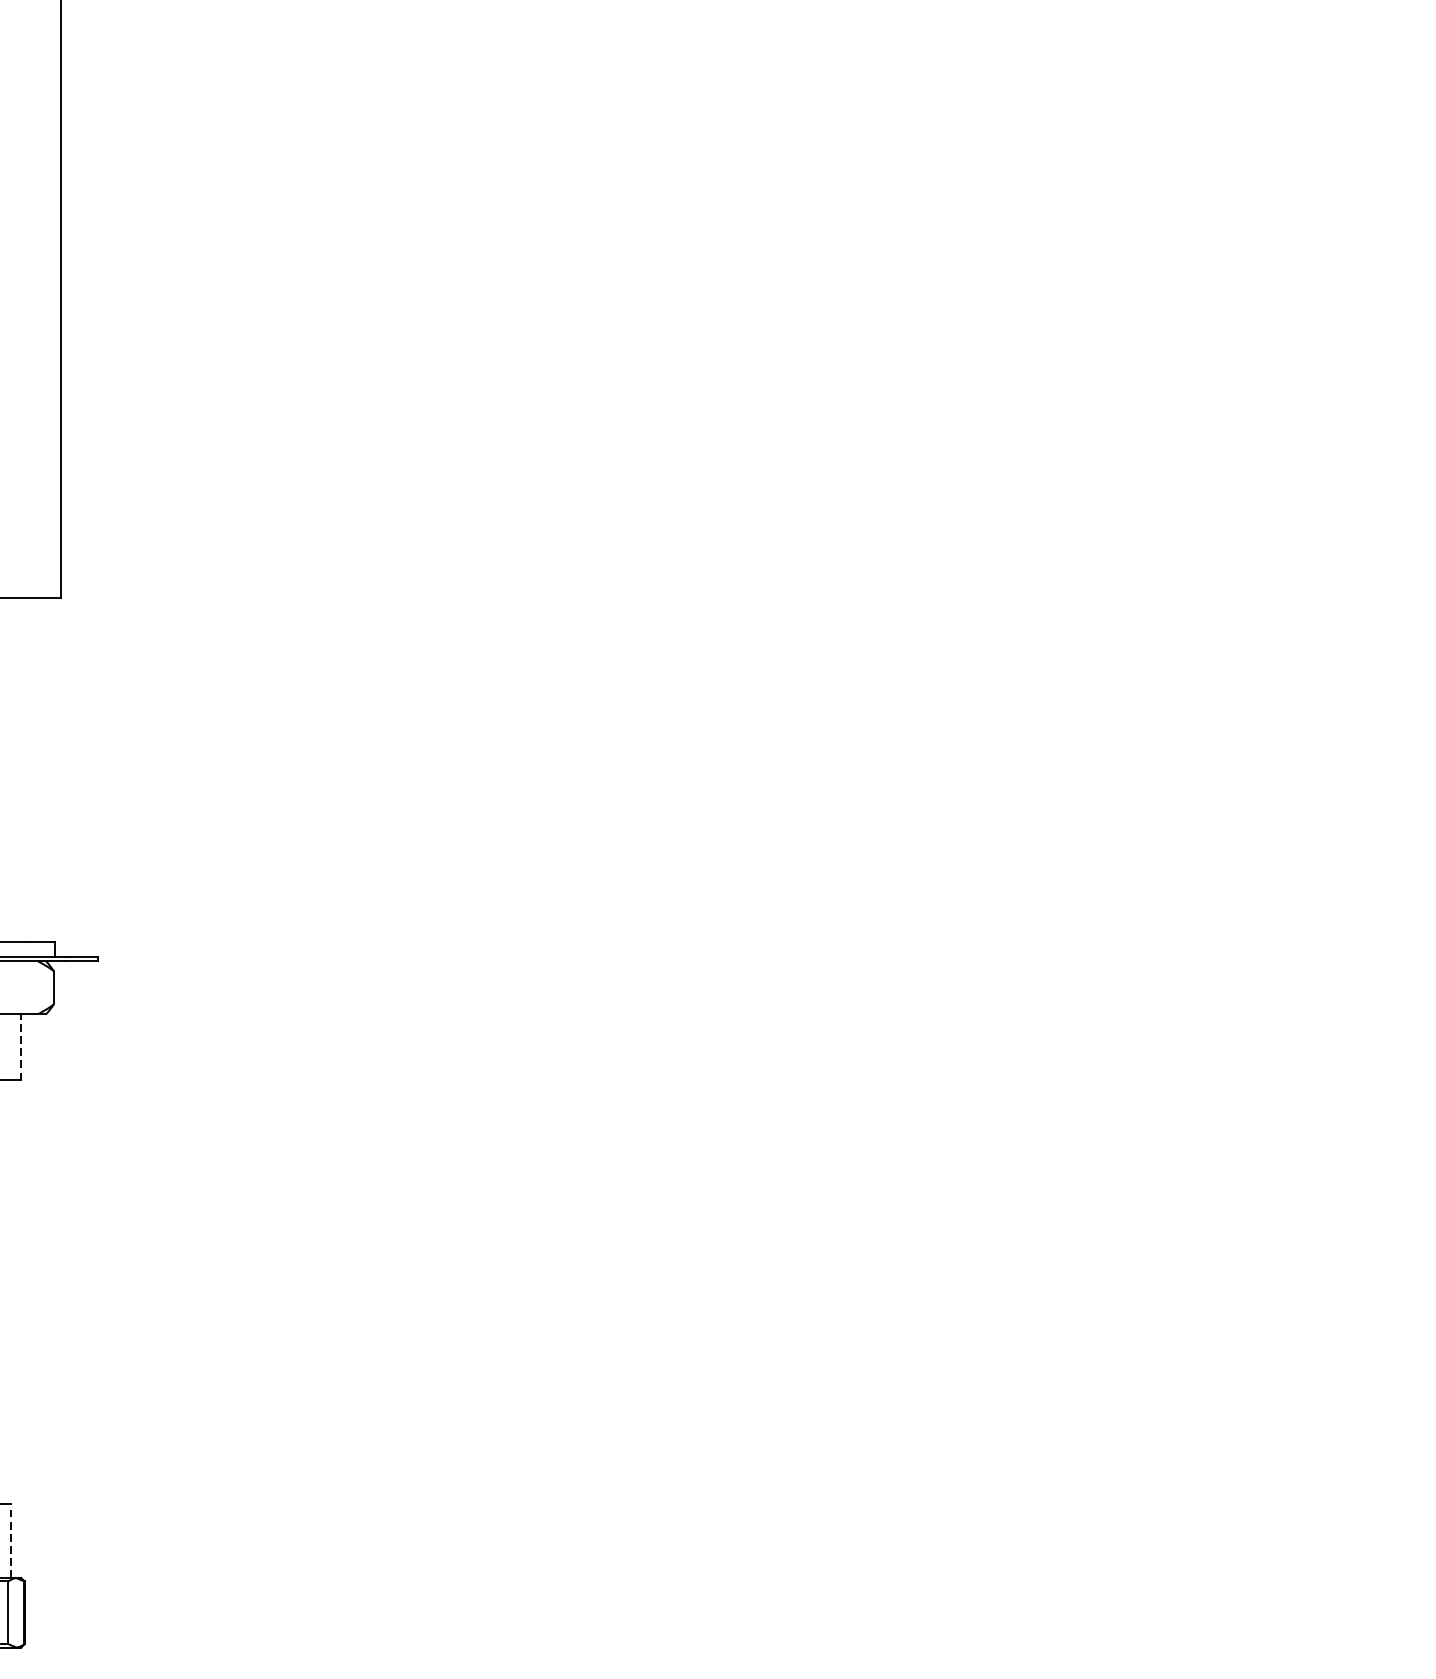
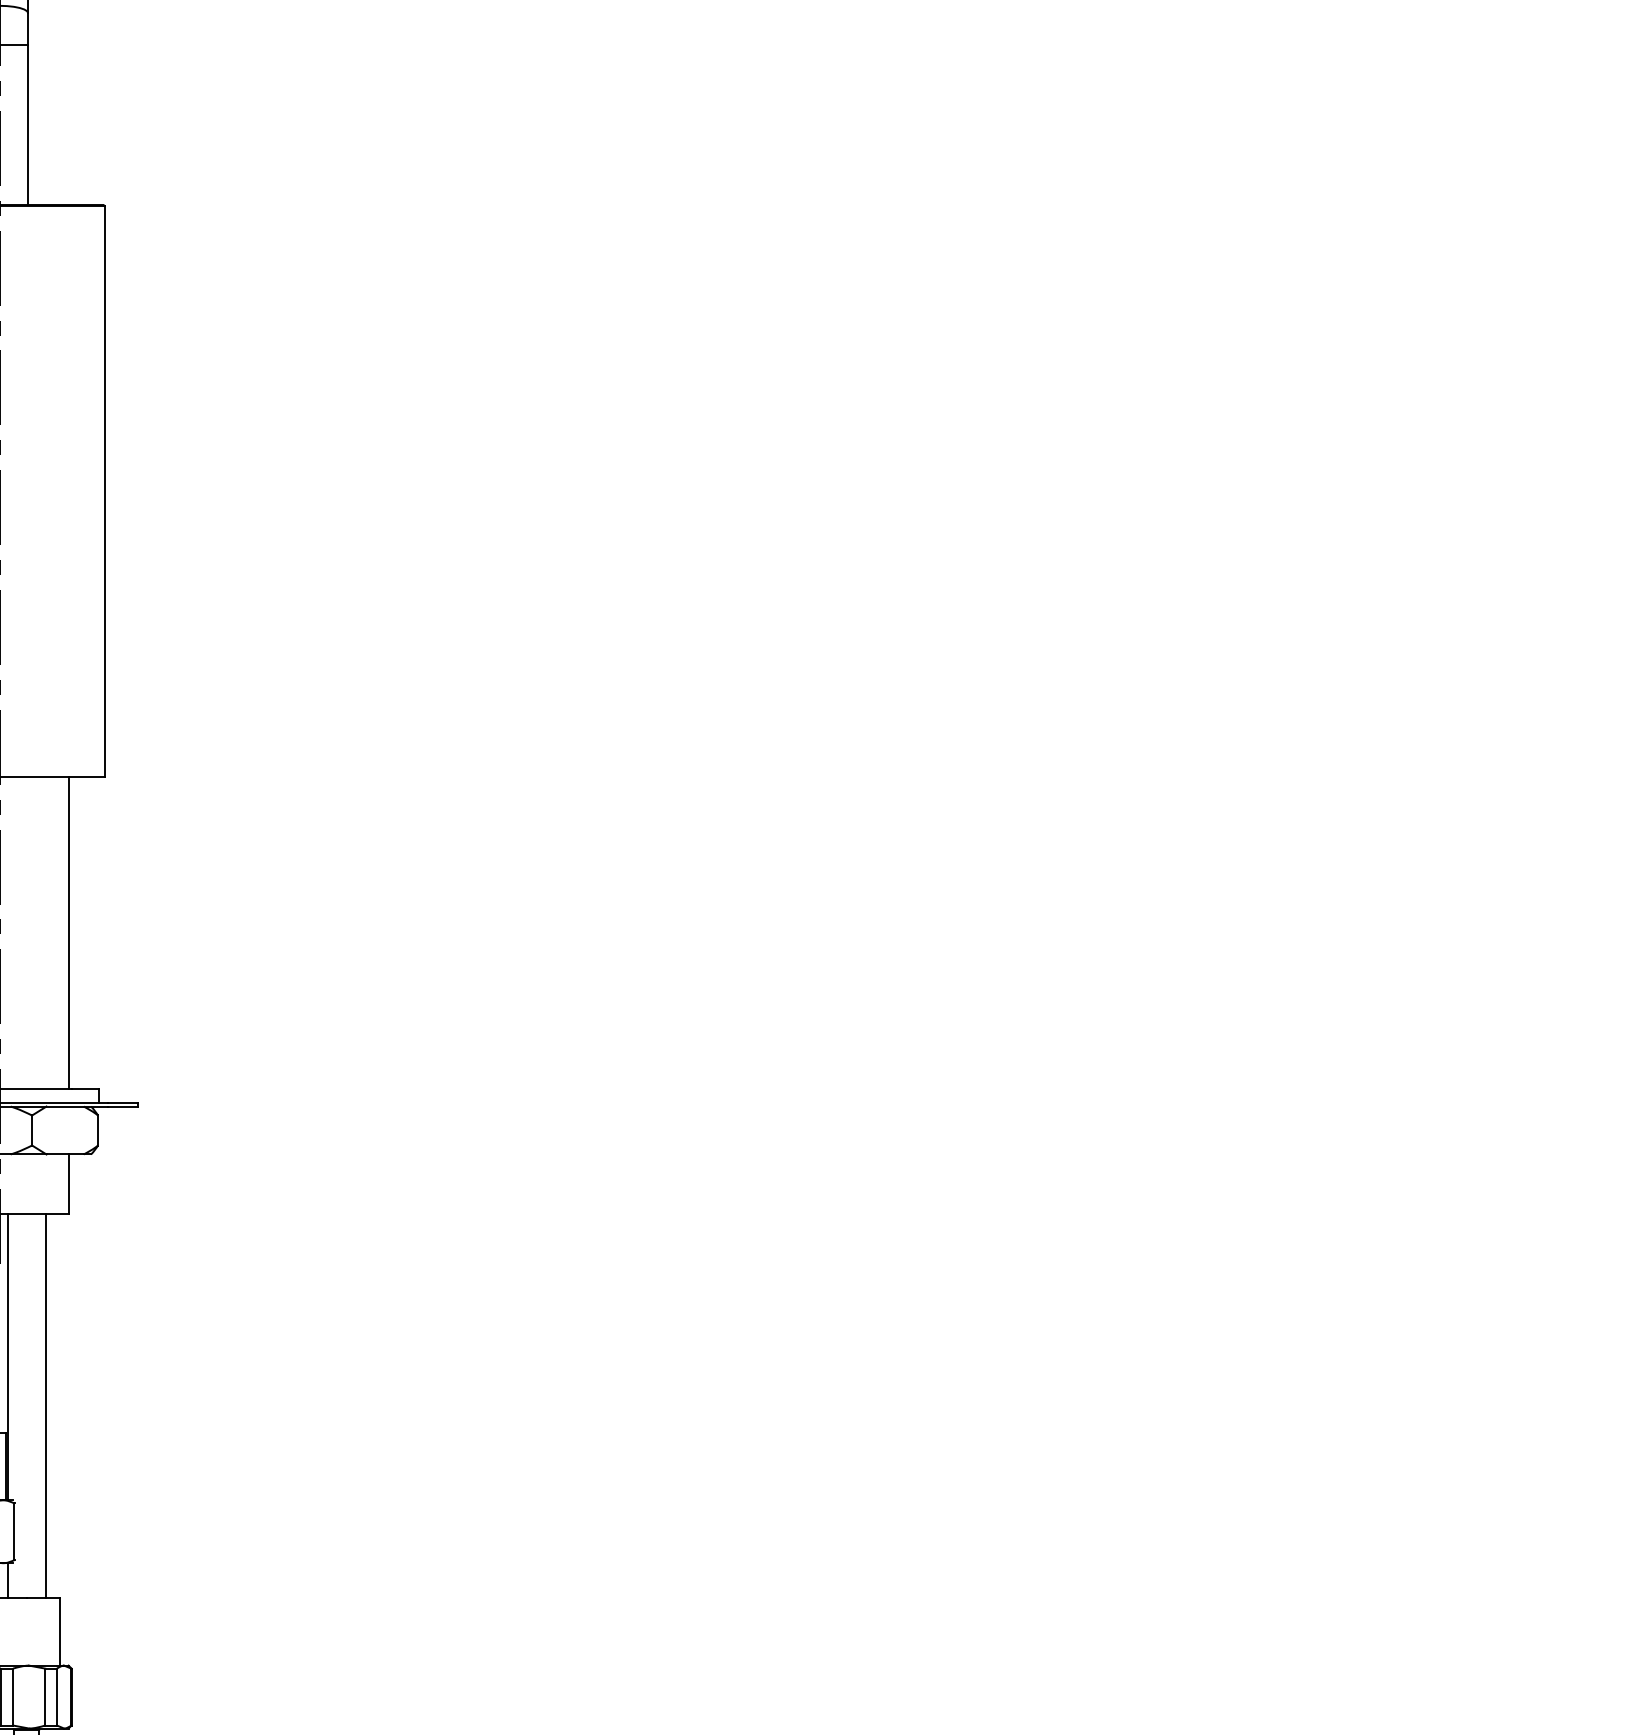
line: (21, 769) -> (68, 932), added
line: (21, 1047) -> (68, 1184), dashed -> solid
line: (11, 1540) -> (59, 1631), dashed -> solid

